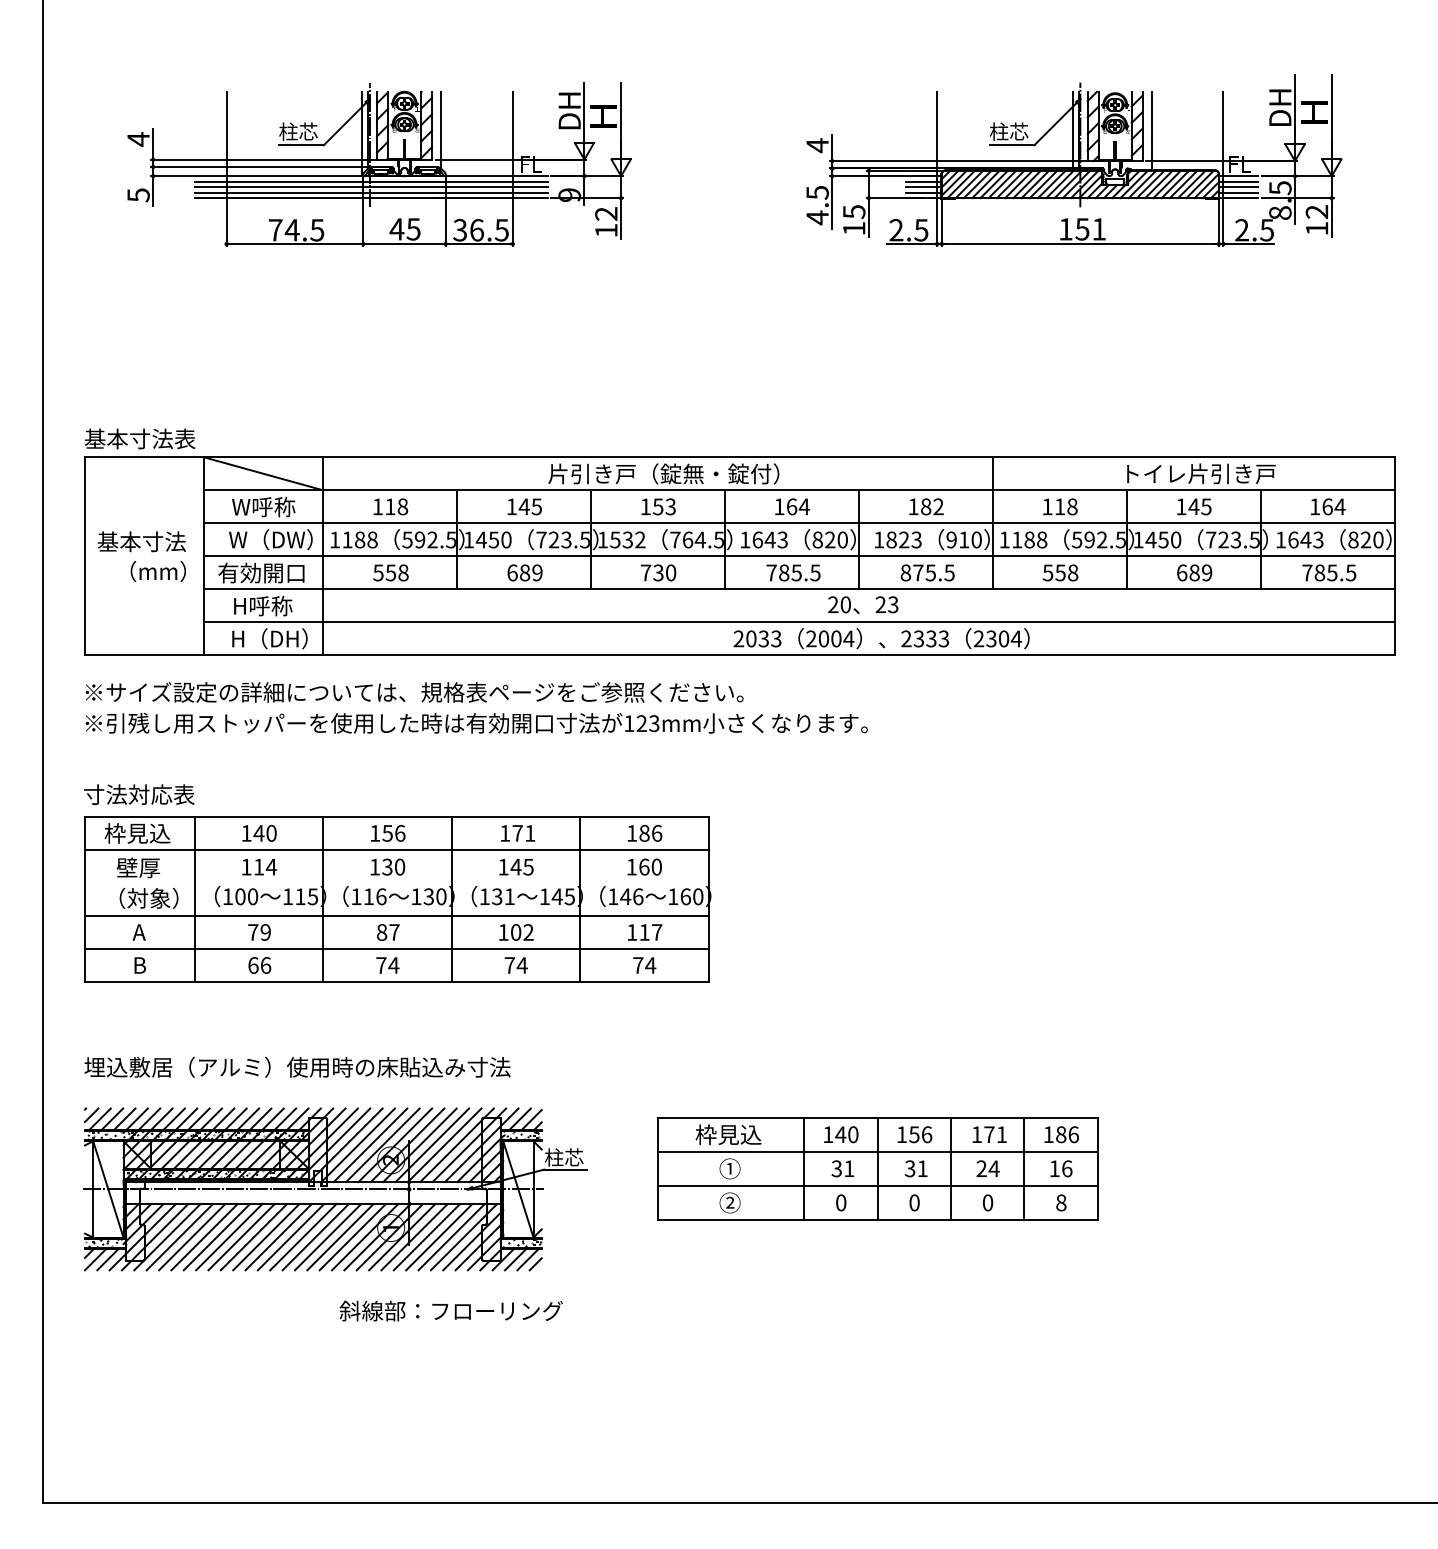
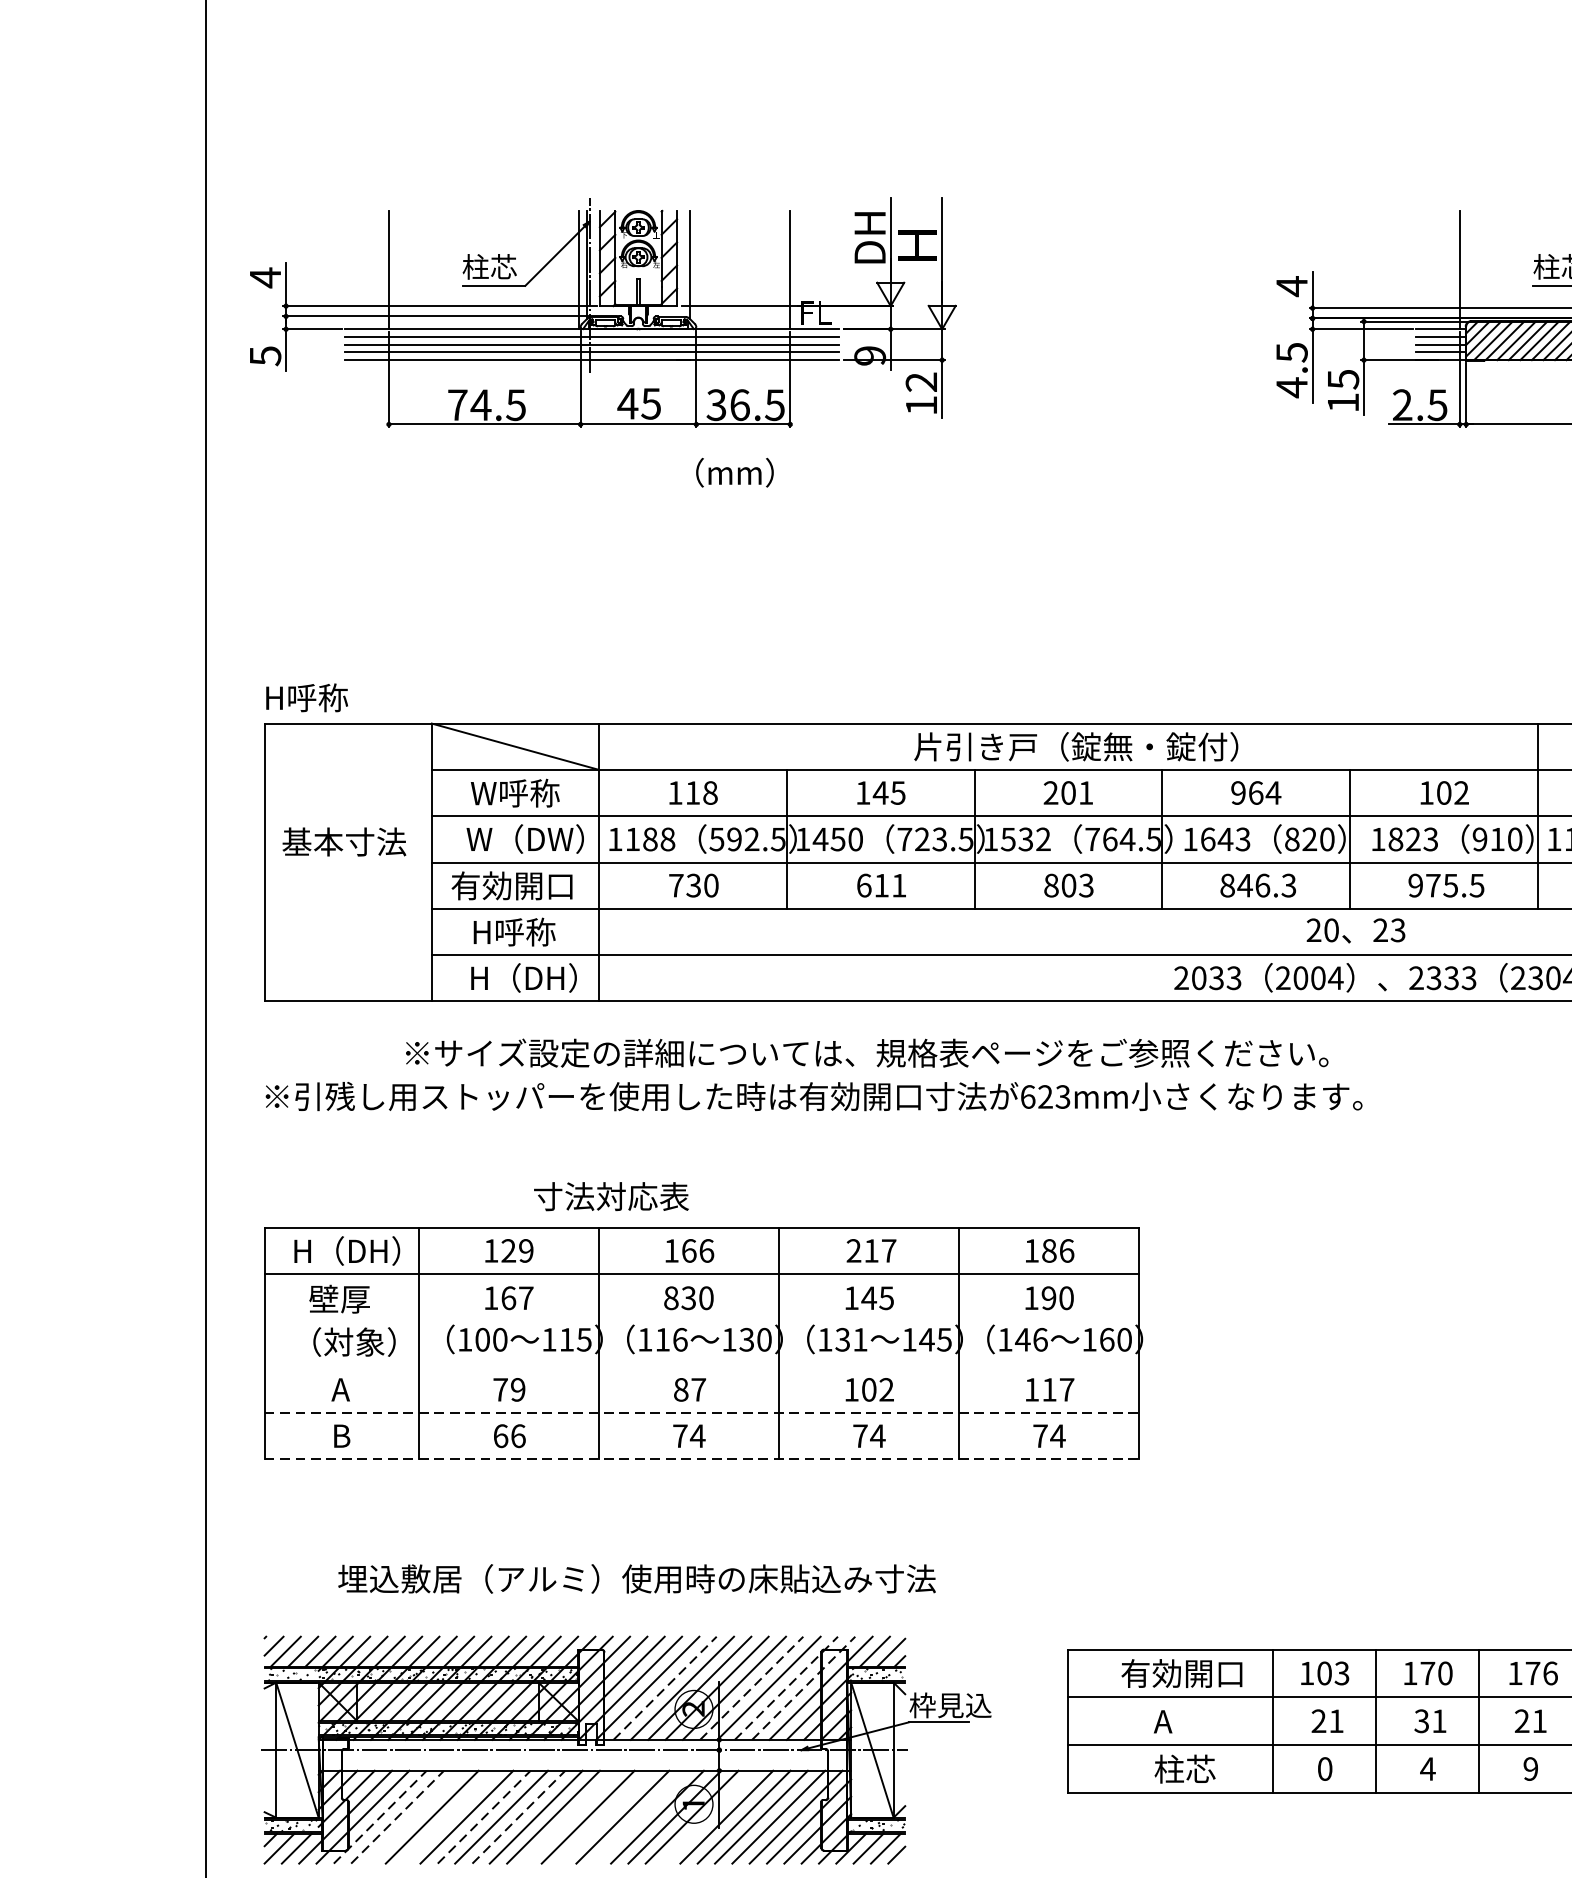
part: (379, 164) -> (603, 312), moved
text: (139, 438) -> (341, 697), 基本寸法表 -> H呼称
text: (657, 506) -> (1067, 792), 153 -> 201
text: (779, 506) -> (1238, 792), 164 -> 964
text: (926, 506) -> (1444, 792), 182 -> 102
text: (157, 571) -> (733, 472), moved
text: (390, 572) -> (693, 885), 558 -> 730
text: (531, 572) -> (890, 885), 689 -> 611
text: (658, 572) -> (1068, 885), 730 -> 803
text: (793, 572) -> (1258, 885), 785.5 -> 846.3
text: (905, 572) -> (1415, 885), 875.5 -> 975.5
text: (414, 692) -> (866, 1053), moved
text: (629, 723) -> (1028, 1096), 123mm -> 623mm
text: (139, 794) -> (611, 1196), moved
text: (142, 833) -> (345, 1251), 枠見込 -> H（DH）
text: (264, 833) -> (516, 1251), 140 -> 129
text: (387, 833) -> (688, 1251), 156 -> 166
text: (517, 833) -> (871, 1251), 171 -> 217
text: (265, 866) -> (517, 1297), 114 -> 167
text: (374, 866) -> (670, 1297), 130 -> 830
text: (644, 866) -> (1049, 1297), 160 -> 190
line: (396, 915) -> (701, 1366), removed
line: (396, 949) -> (701, 1413), solid -> dashed
line: (396, 982) -> (701, 1459), solid -> dashed
text: (297, 1066) -> (636, 1577), moved
text: (738, 1134) -> (1181, 1673), 枠見込 -> 有効開口
text: (846, 1134) -> (1332, 1673), 140 -> 103
text: (920, 1134) -> (1436, 1673), 156 -> 170
text: (1002, 1134) -> (1551, 1673), 171 -> 176
line: (370, 1144) -> (665, 1687), solid -> dashed
line: (432, 1144) -> (751, 1687), solid -> dashed
line: (457, 1144) -> (787, 1687), solid -> dashed
line: (469, 1144) -> (803, 1687), solid -> dashed
text: (574, 1157) -> (951, 1705), 柱芯 -> 枠見込
text: (729, 1168) -> (1168, 1720), ① -> A
text: (993, 1168) -> (1538, 1720), 24 -> 21
text: (836, 1169) -> (1318, 1722), 31 -> 21
text: (741, 1202) -> (1185, 1768), ② -> 柱芯
text: (914, 1202) -> (1427, 1768), 0 -> 4
text: (987, 1202) -> (1530, 1768), 0 -> 9
line: (167, 1237) -> (380, 1817), solid -> dashed
line: (179, 1237) -> (397, 1817), solid -> dashed
line: (192, 1237) -> (415, 1817), removed
line: (216, 1237) -> (449, 1817), removed
line: (241, 1237) -> (484, 1817), solid -> dashed
line: (266, 1237) -> (519, 1817), solid -> dashed
line: (303, 1237) -> (571, 1817), removed
line: (327, 1237) -> (604, 1817), removed
line: (352, 1237) -> (639, 1817), removed
line: (402, 1237) -> (709, 1817), removed

